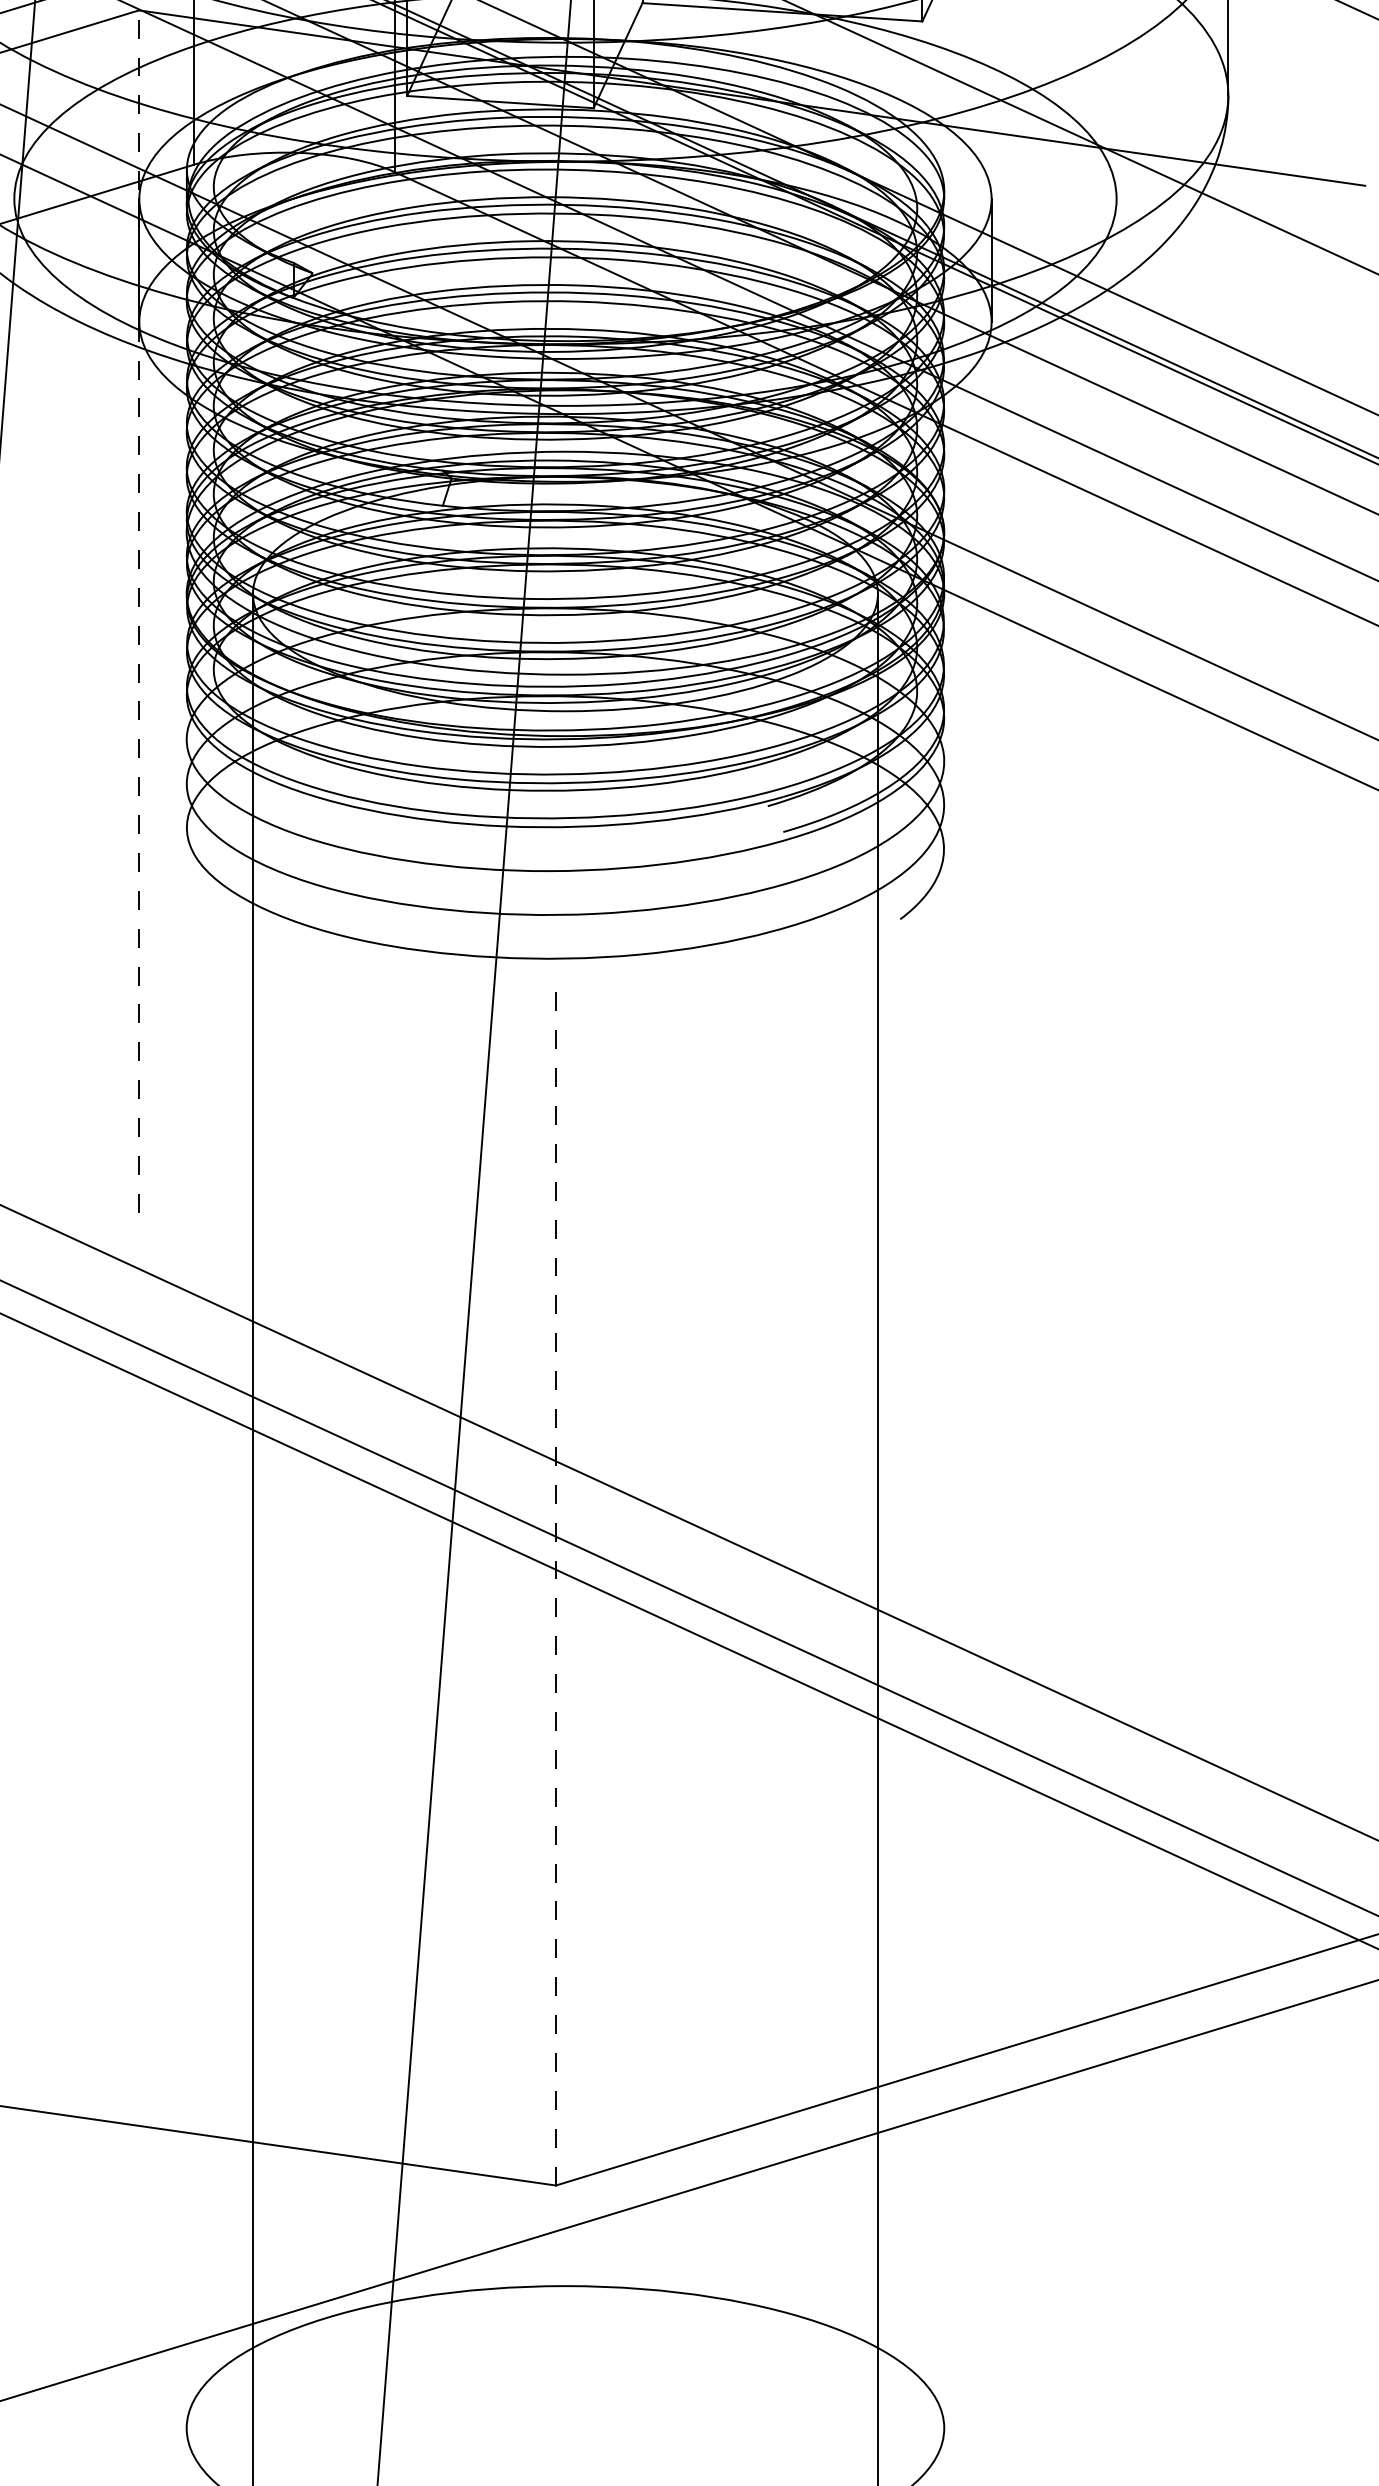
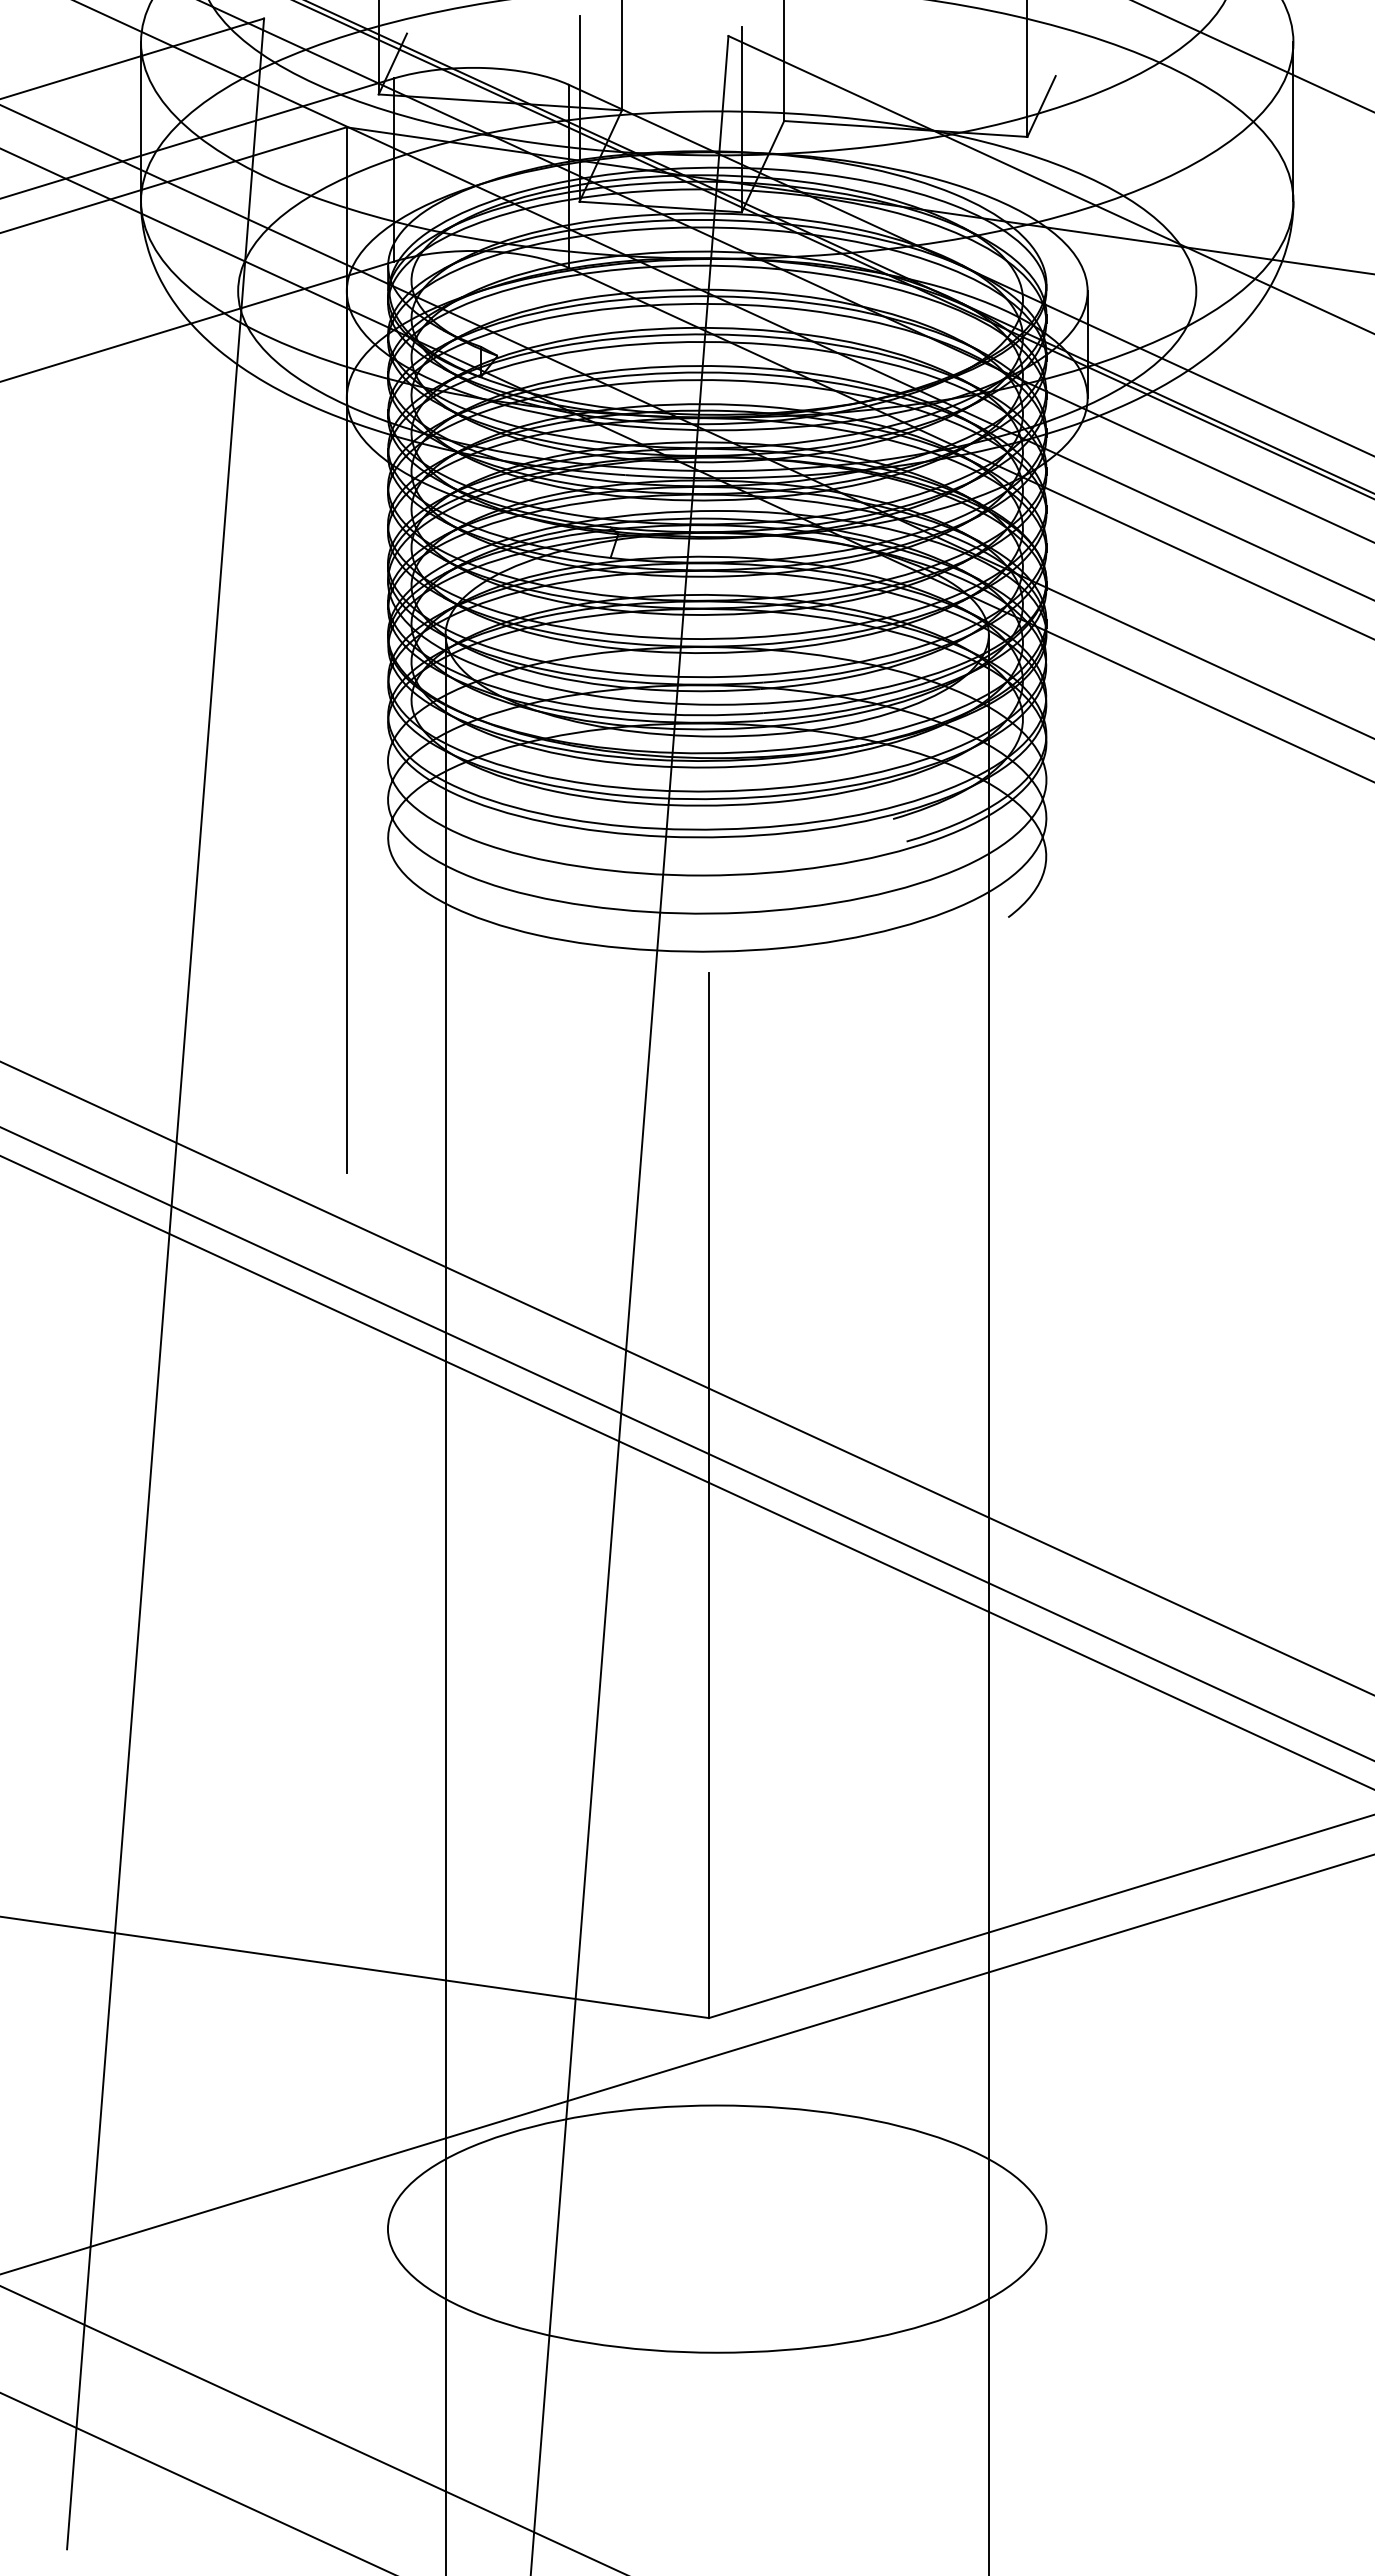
line: (138, 611) -> (346, 649), dashed -> solid
line: (555, 1584) -> (708, 1495), dashed -> solid

